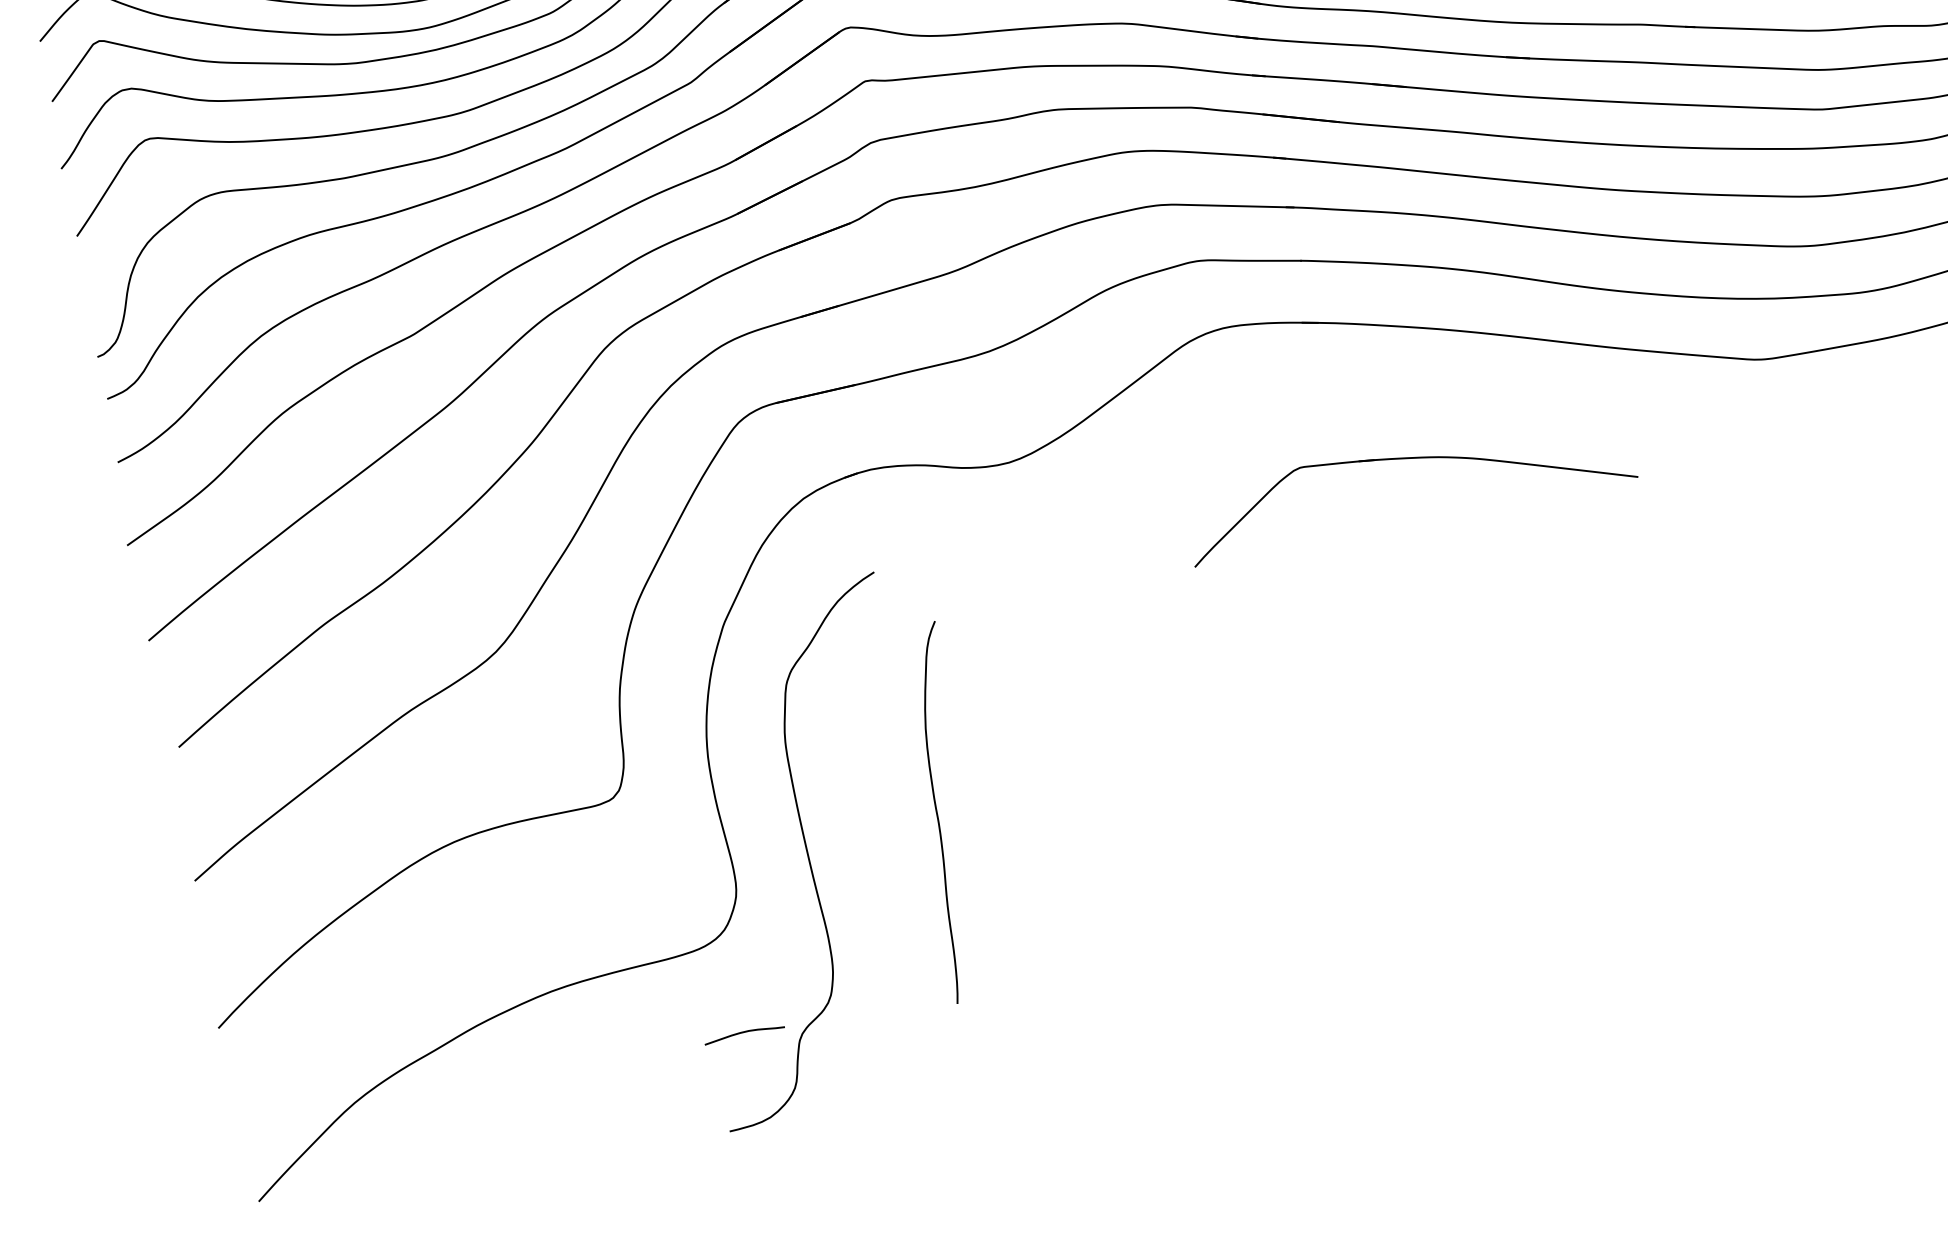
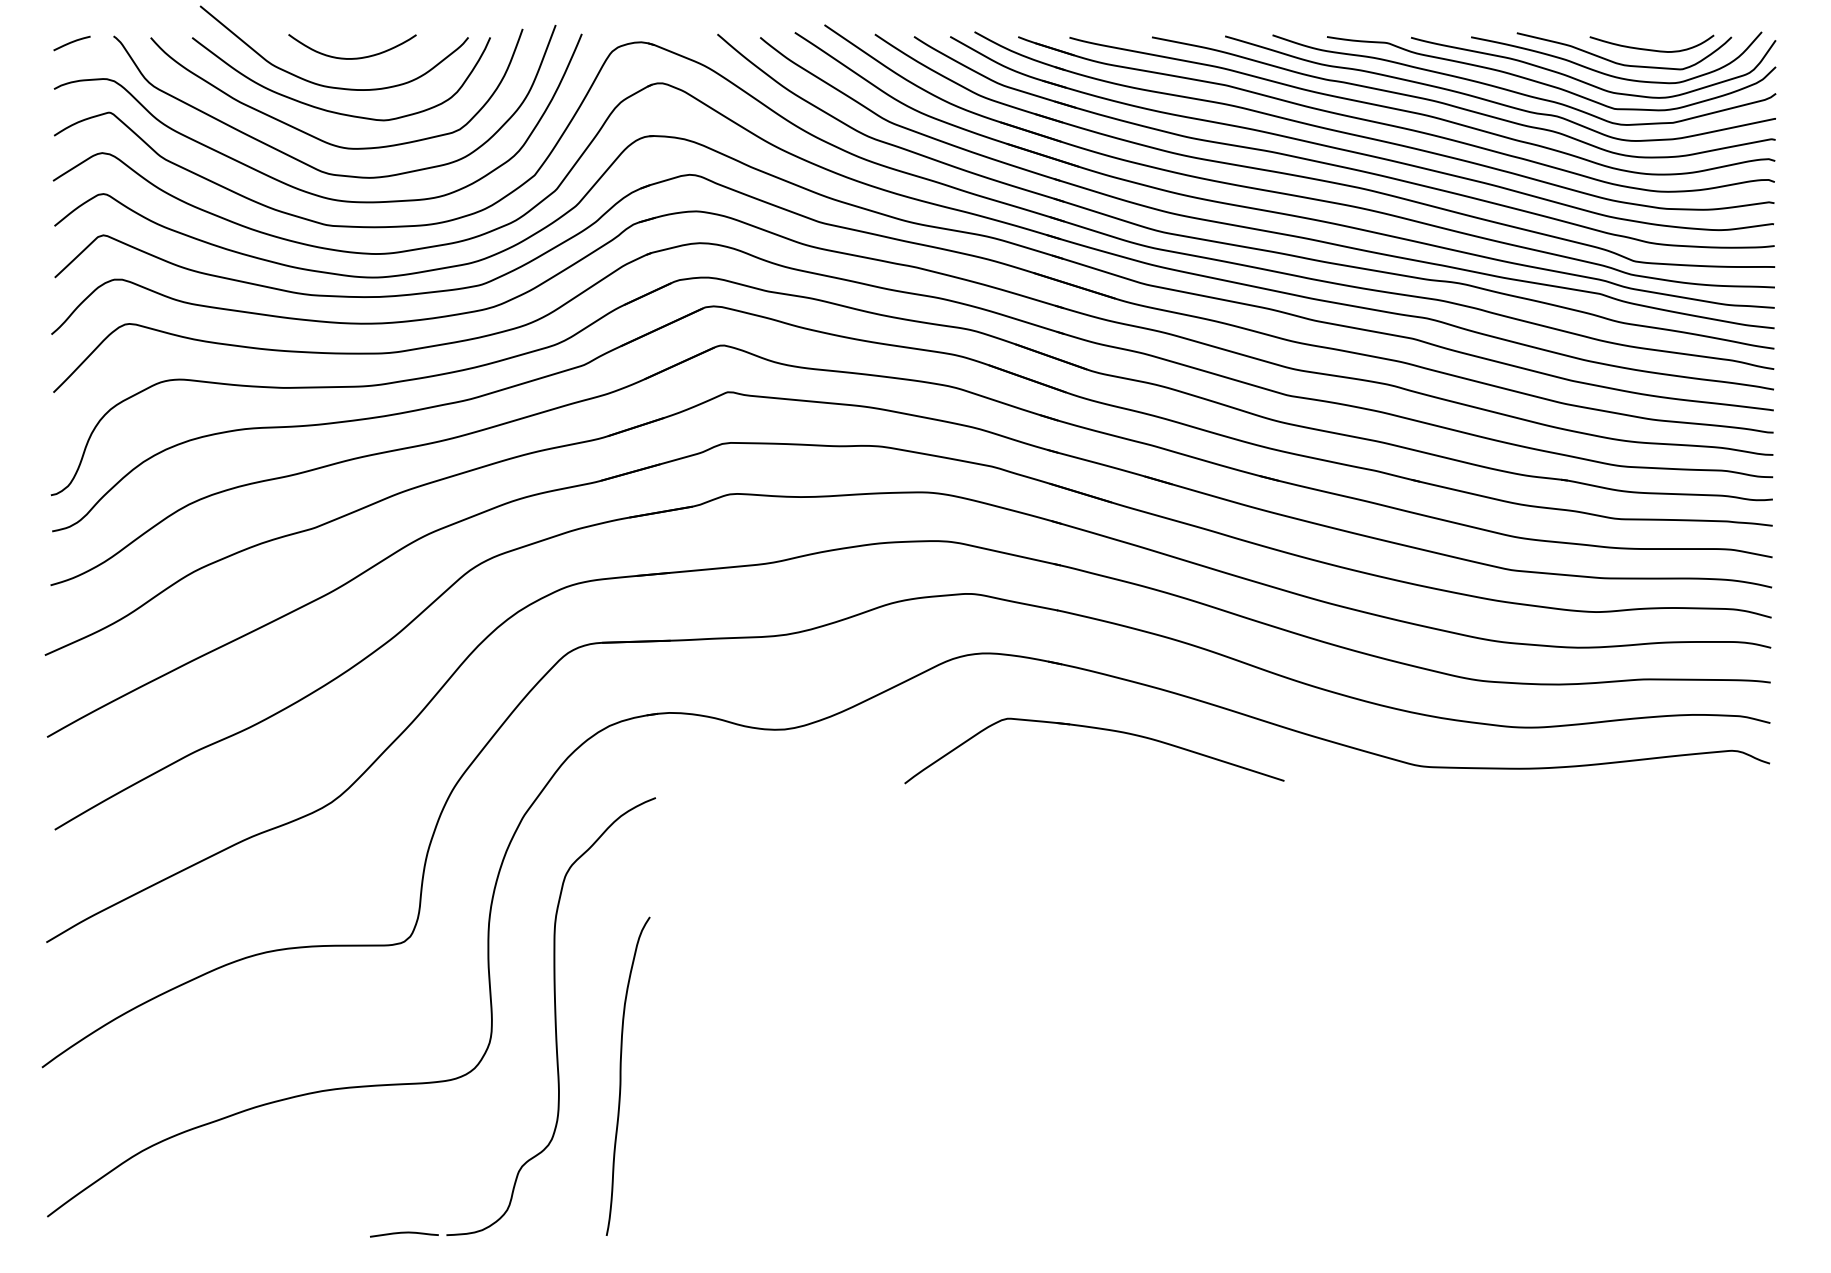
part: (1407, 459) -> (1097, 729), moved
curve: (938, 812) -> (621, 1075), moved
curve: (744, 1033) -> (404, 1233), moved

